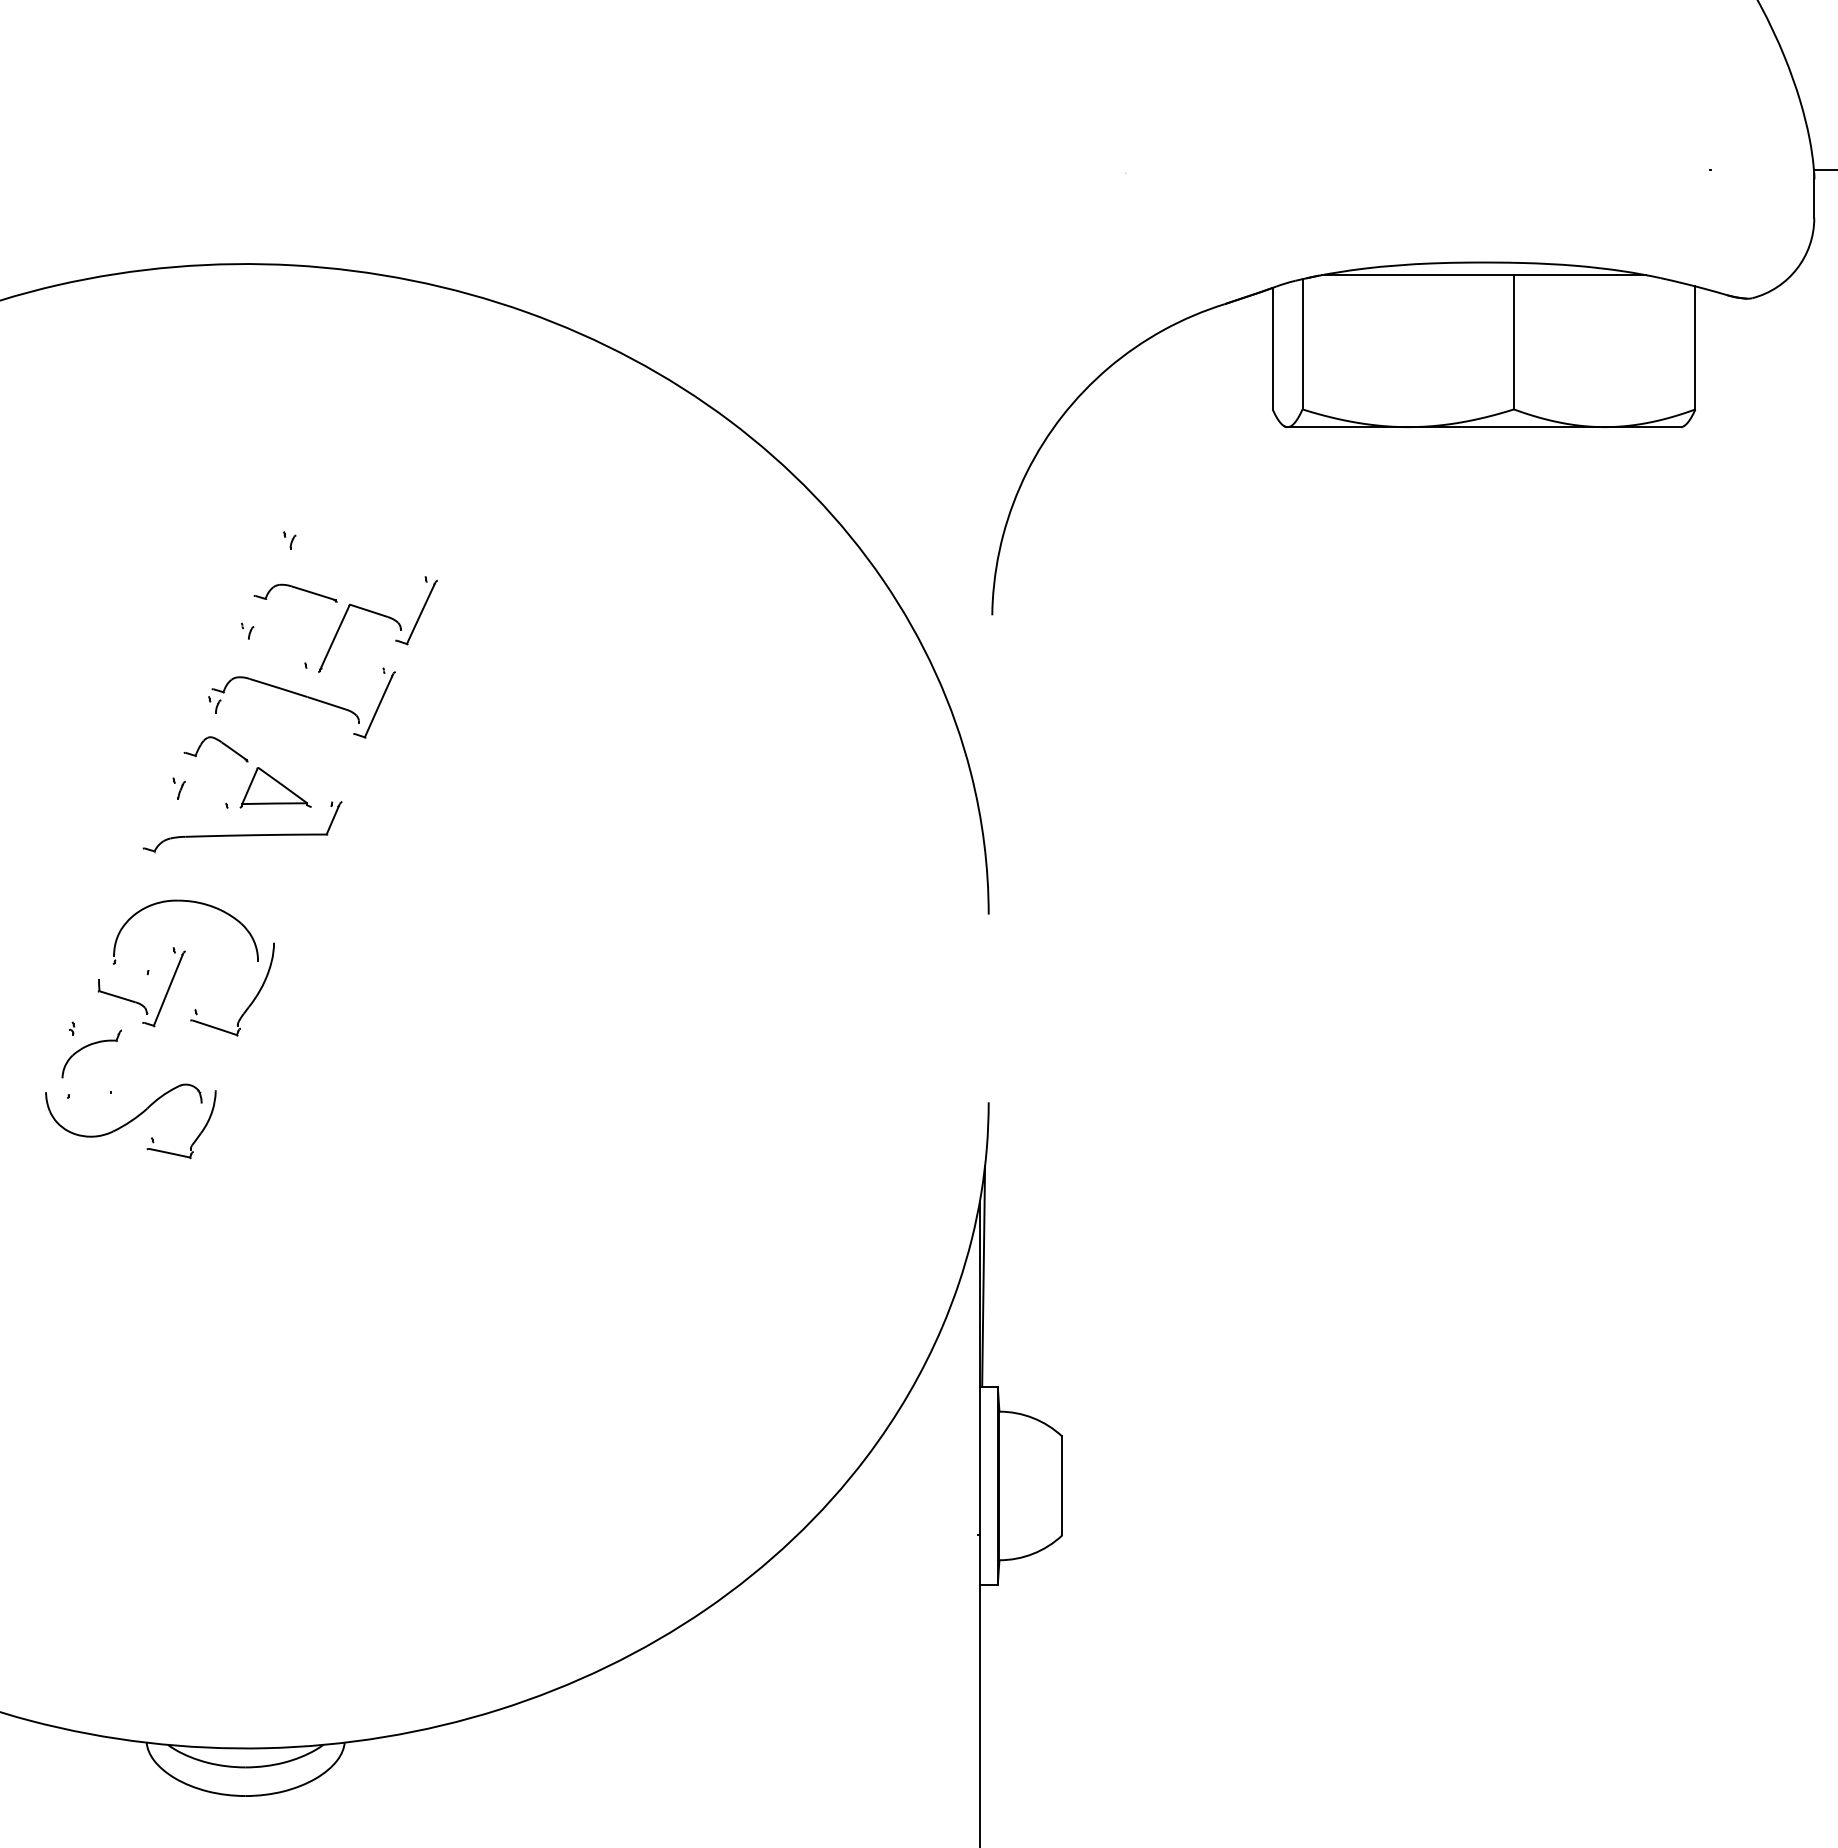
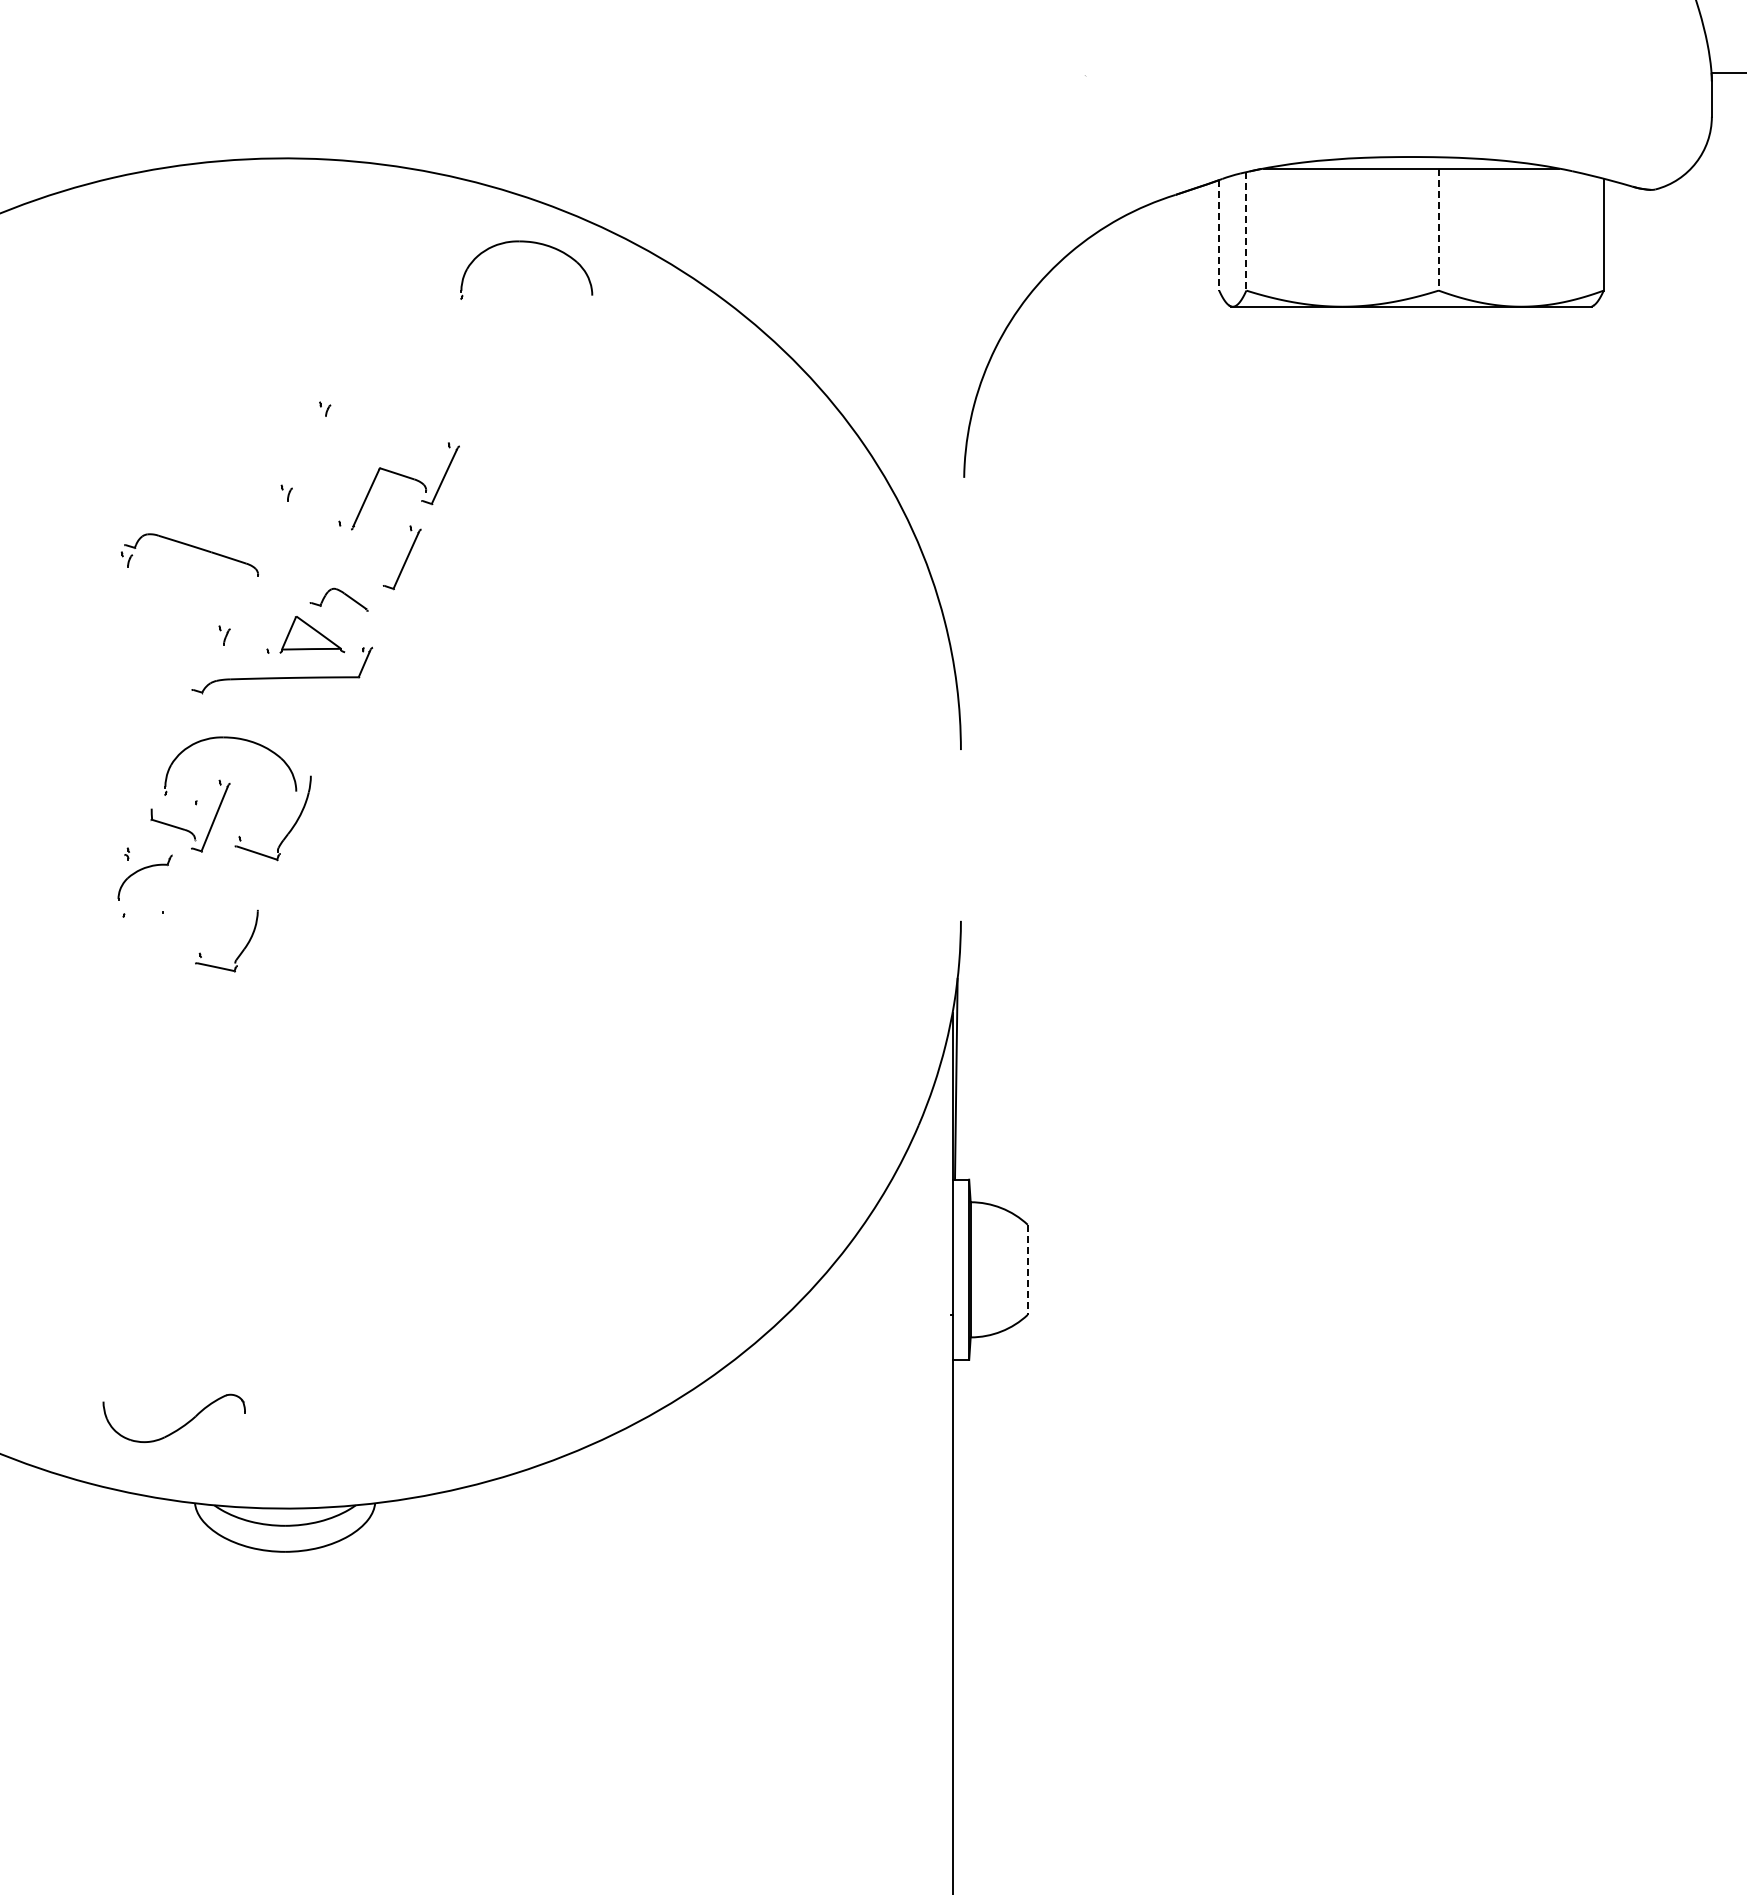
line: (1513, 343) -> (1438, 230), solid -> dashed
line: (1302, 344) -> (1246, 231), solid -> dashed
line: (1272, 348) -> (1219, 235), solid -> dashed
part: (516, 357) -> (531, 243), added
part: (295, 592) -> (330, 457), removed
part: (286, 691) -> (192, 547), moved
part: (220, 743) -> (343, 594), moved
part: (129, 1120) -> (179, 1427), moved
line: (1061, 1486) -> (1027, 1270), solid -> dashed

